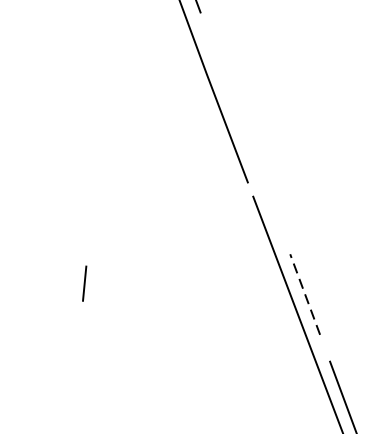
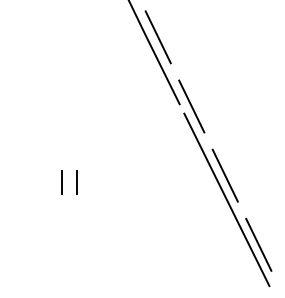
line: (224, 79) -> (157, 37), added
line: (264, 187) -> (191, 106), added
line: (61, 281) -> (61, 182), added
line: (305, 294) -> (225, 175), dashed -> solid

